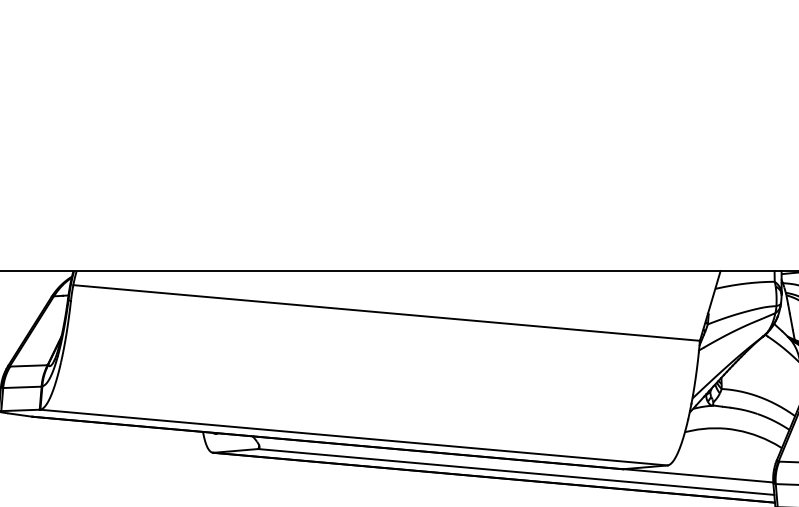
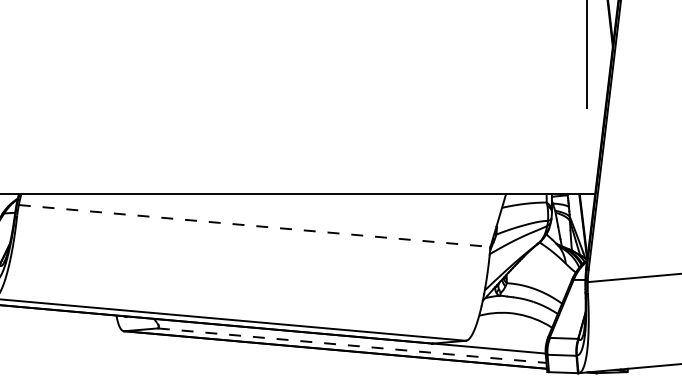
line: (386, 313) -> (254, 226), solid -> dashed
line: (516, 471) -> (352, 345), solid -> dashed

